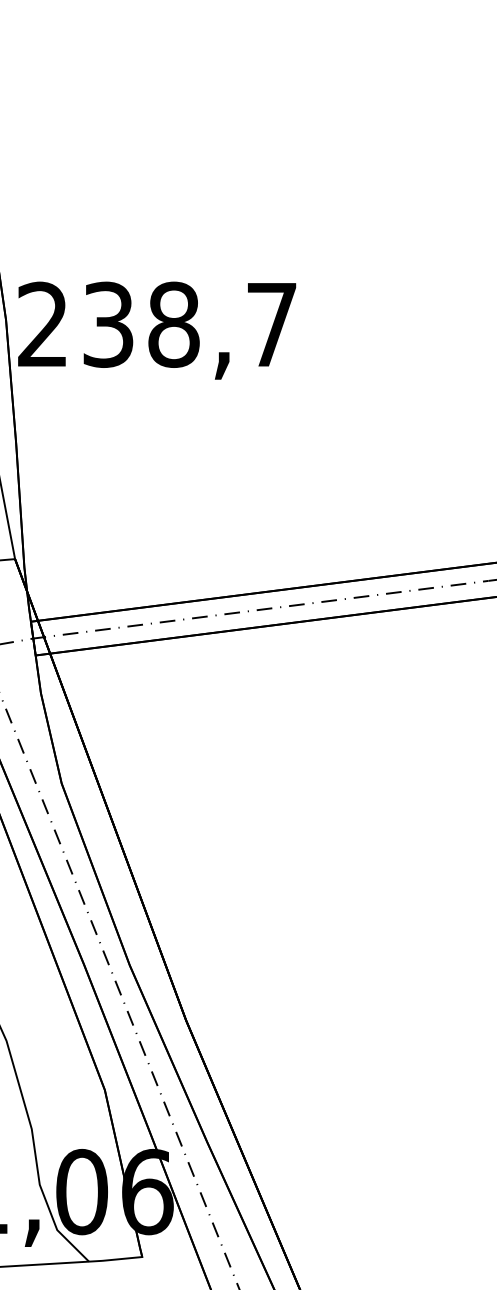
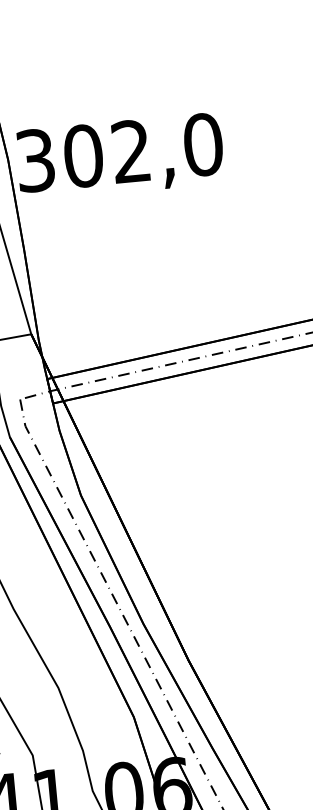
text: (157, 324) -> (119, 152), 238,7 -> 302,0

